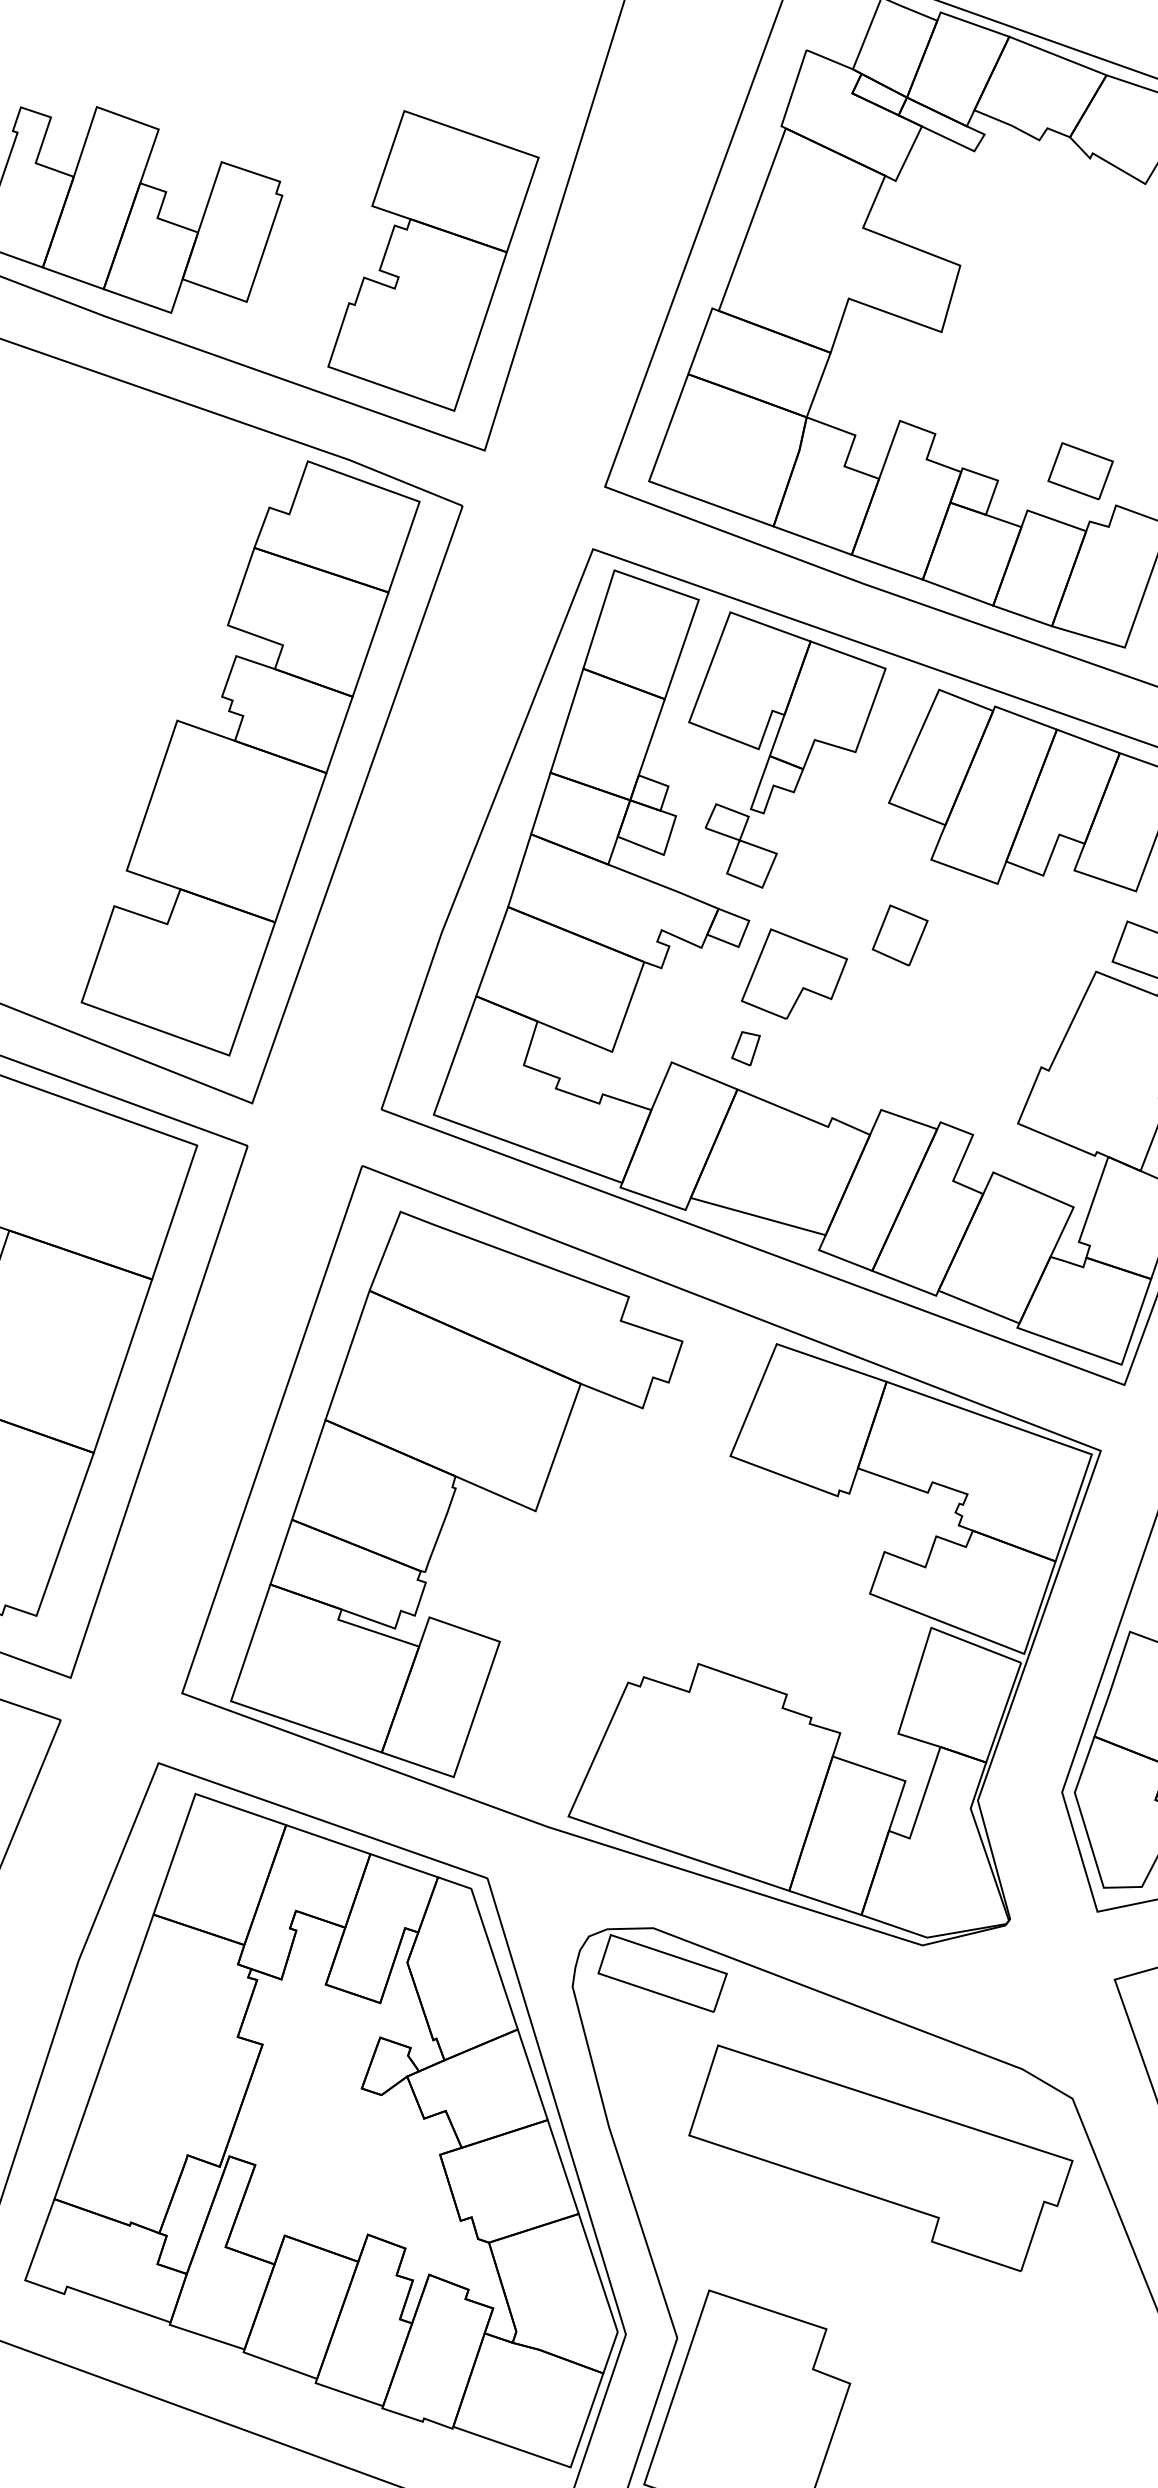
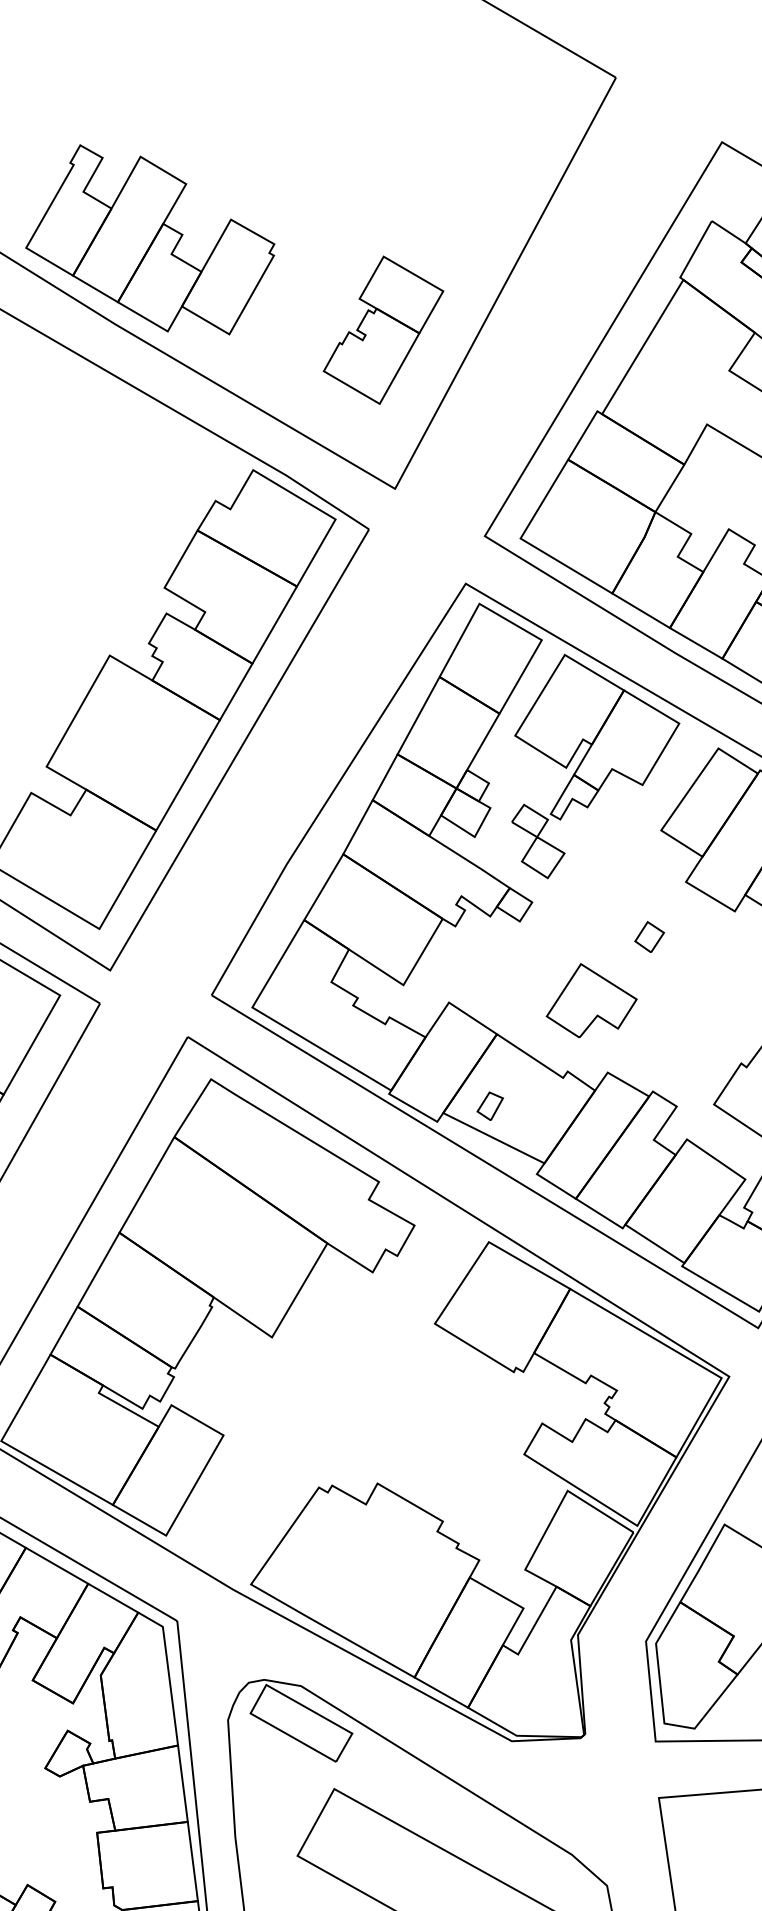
part: (433, 260) -> (383, 330), size x0.6
part: (899, 935) -> (649, 937), size x0.6
part: (794, 973) -> (592, 1002), moved
part: (745, 1048) -> (489, 1106), moved

